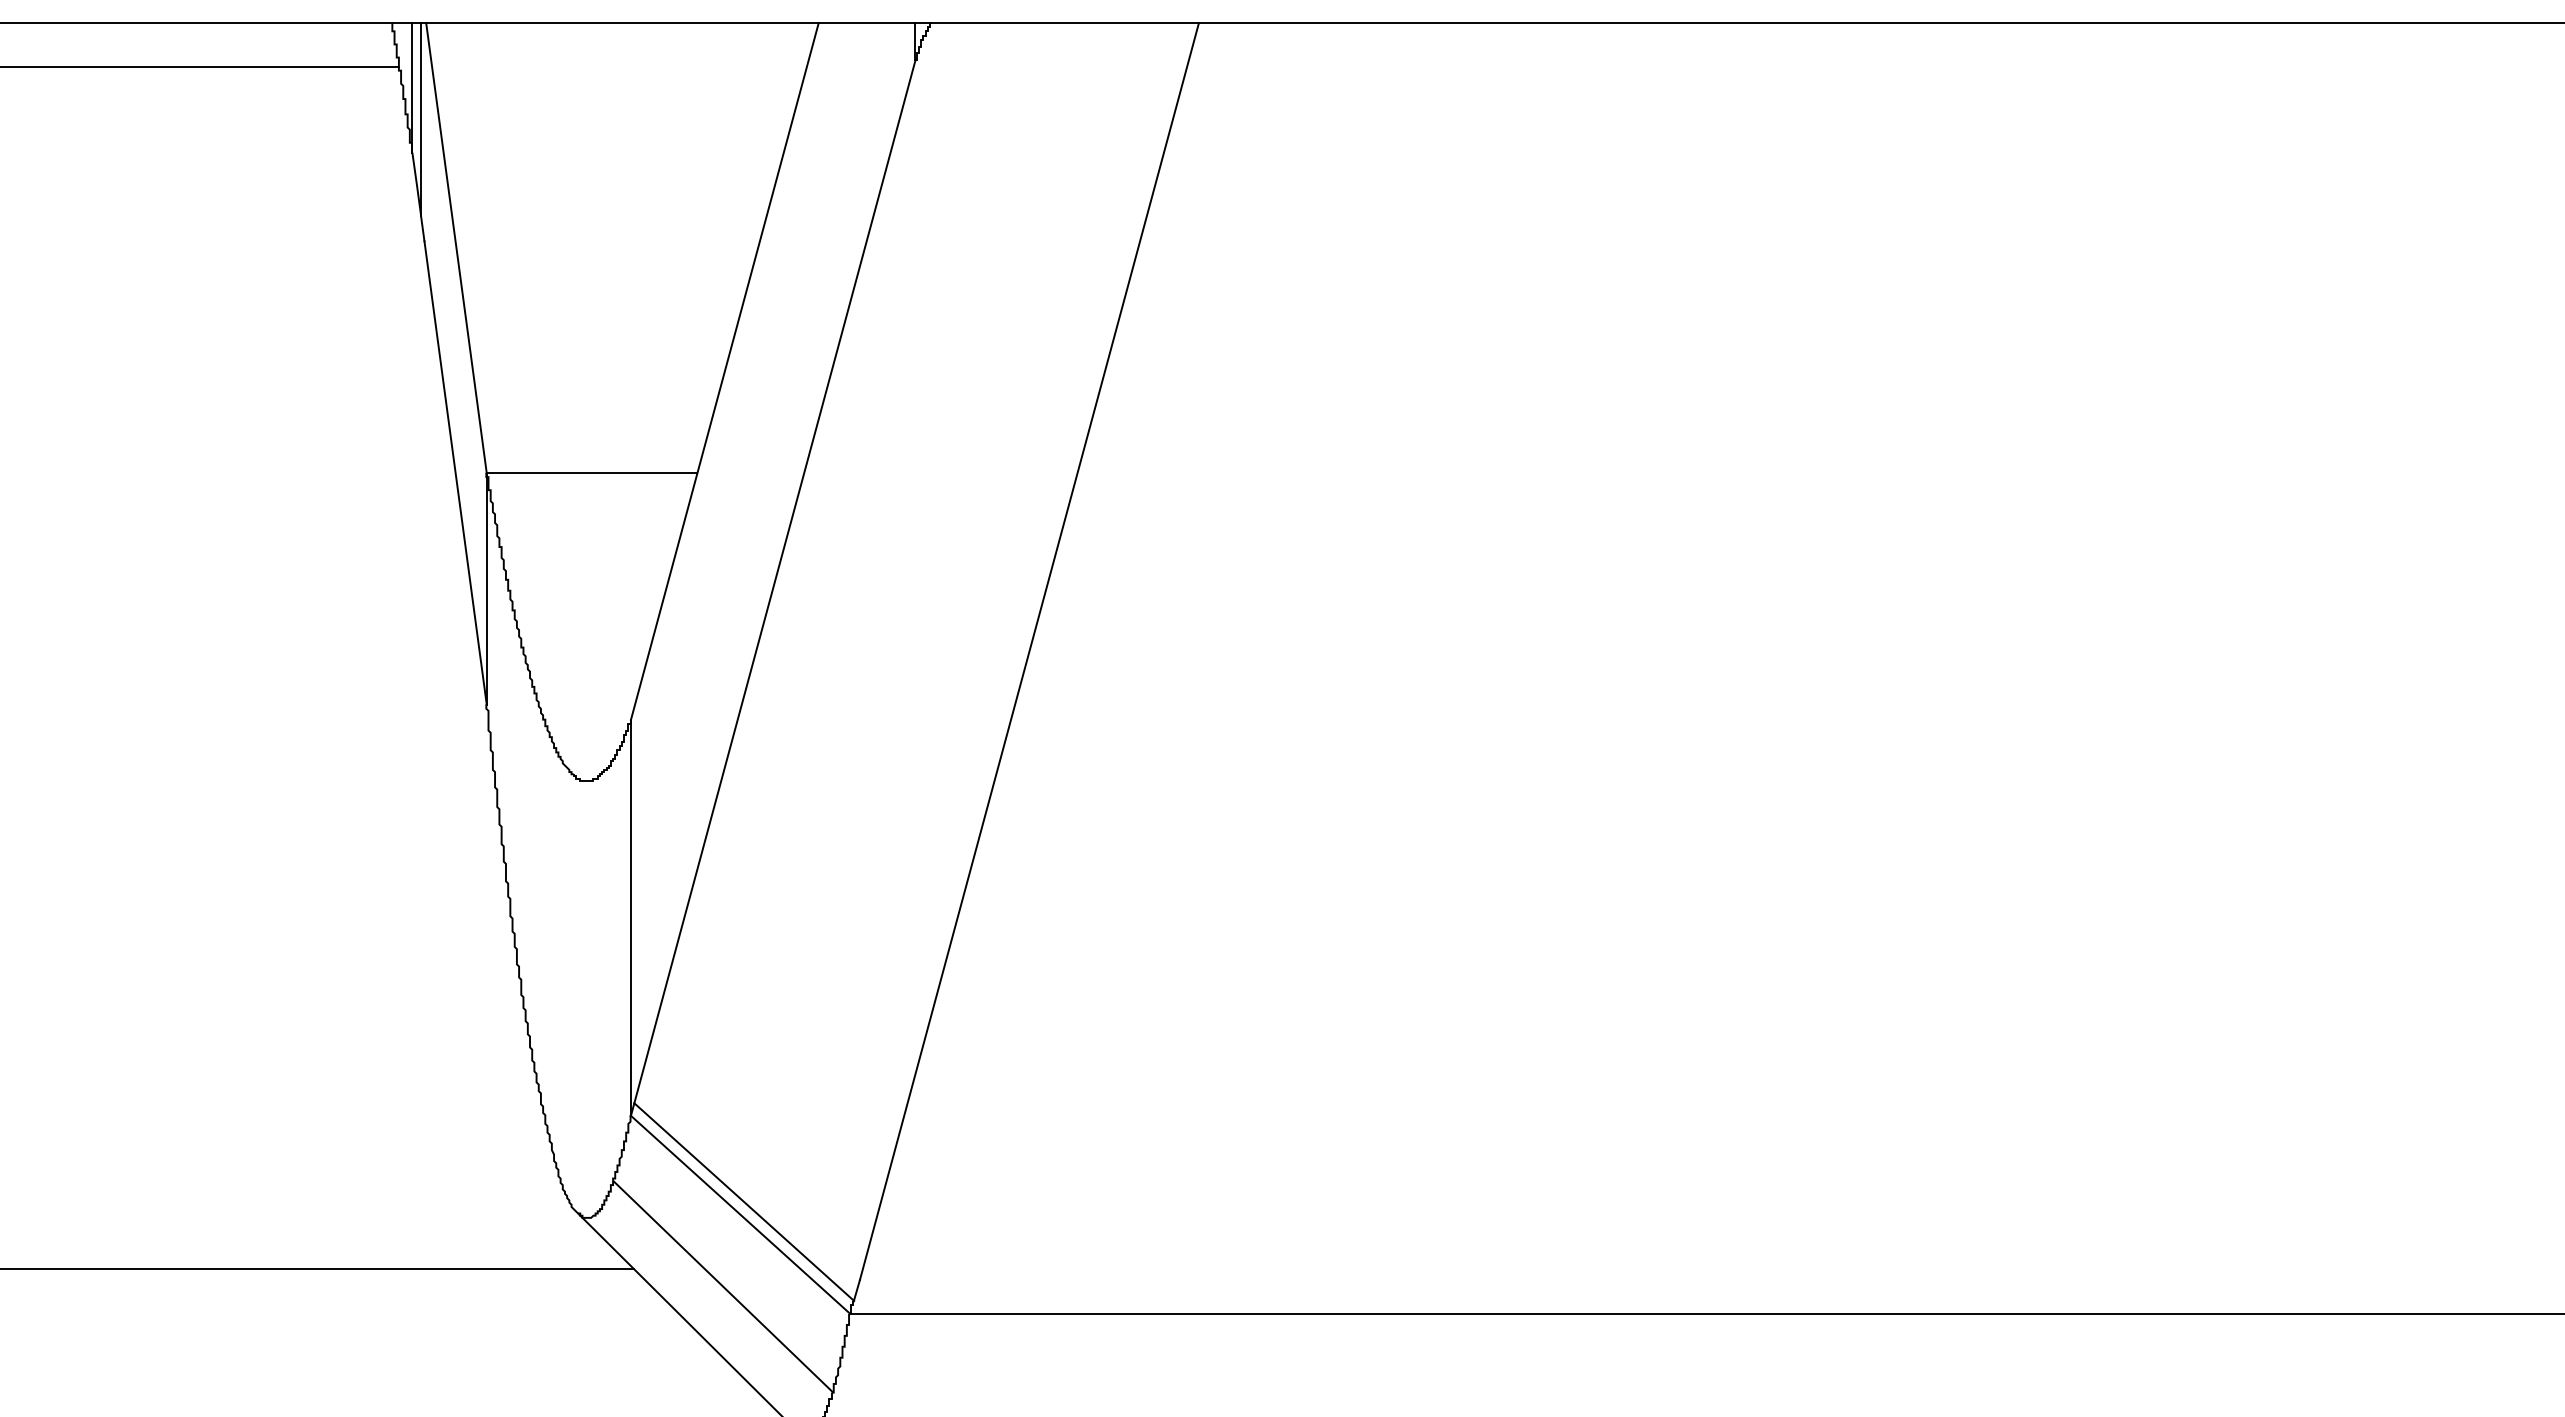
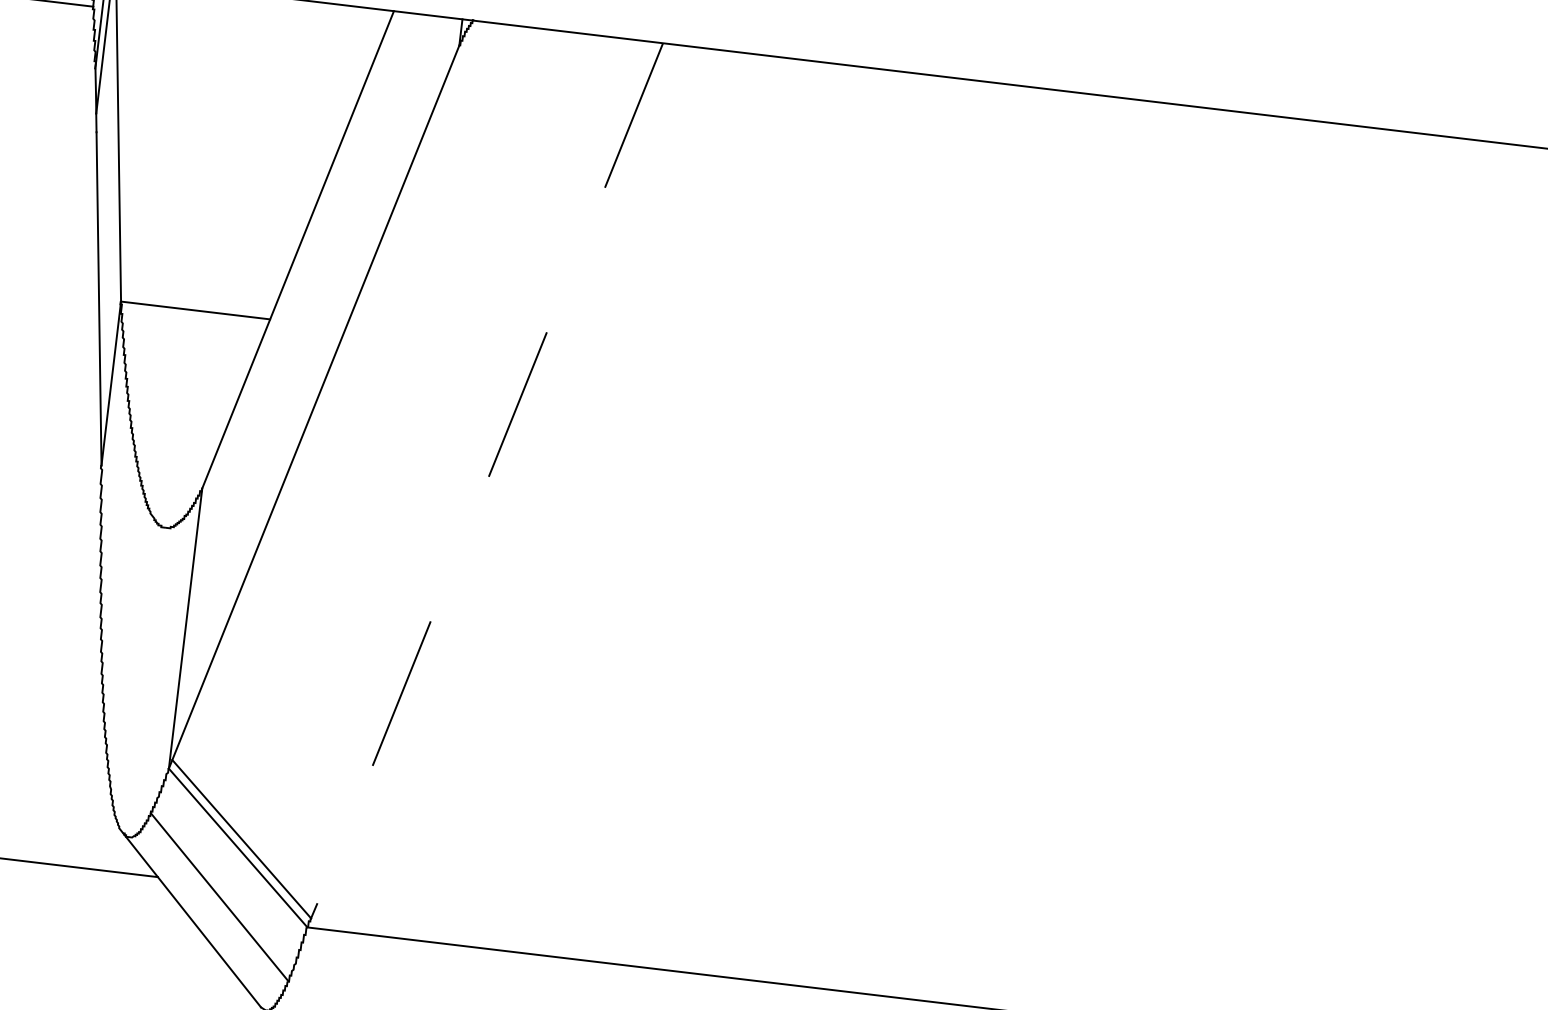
line: (1029, 651) -> (490, 473), solid -> dashed

